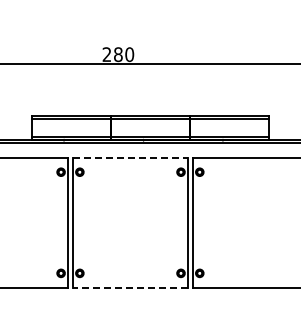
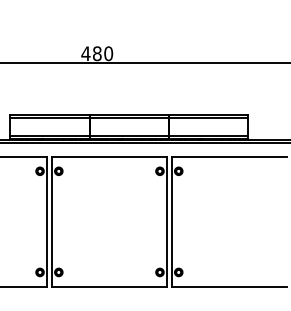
text: (106, 54) -> (85, 53), 280 -> 480
line: (130, 157) -> (109, 156), dashed -> solid
line: (130, 287) -> (109, 286), dashed -> solid

